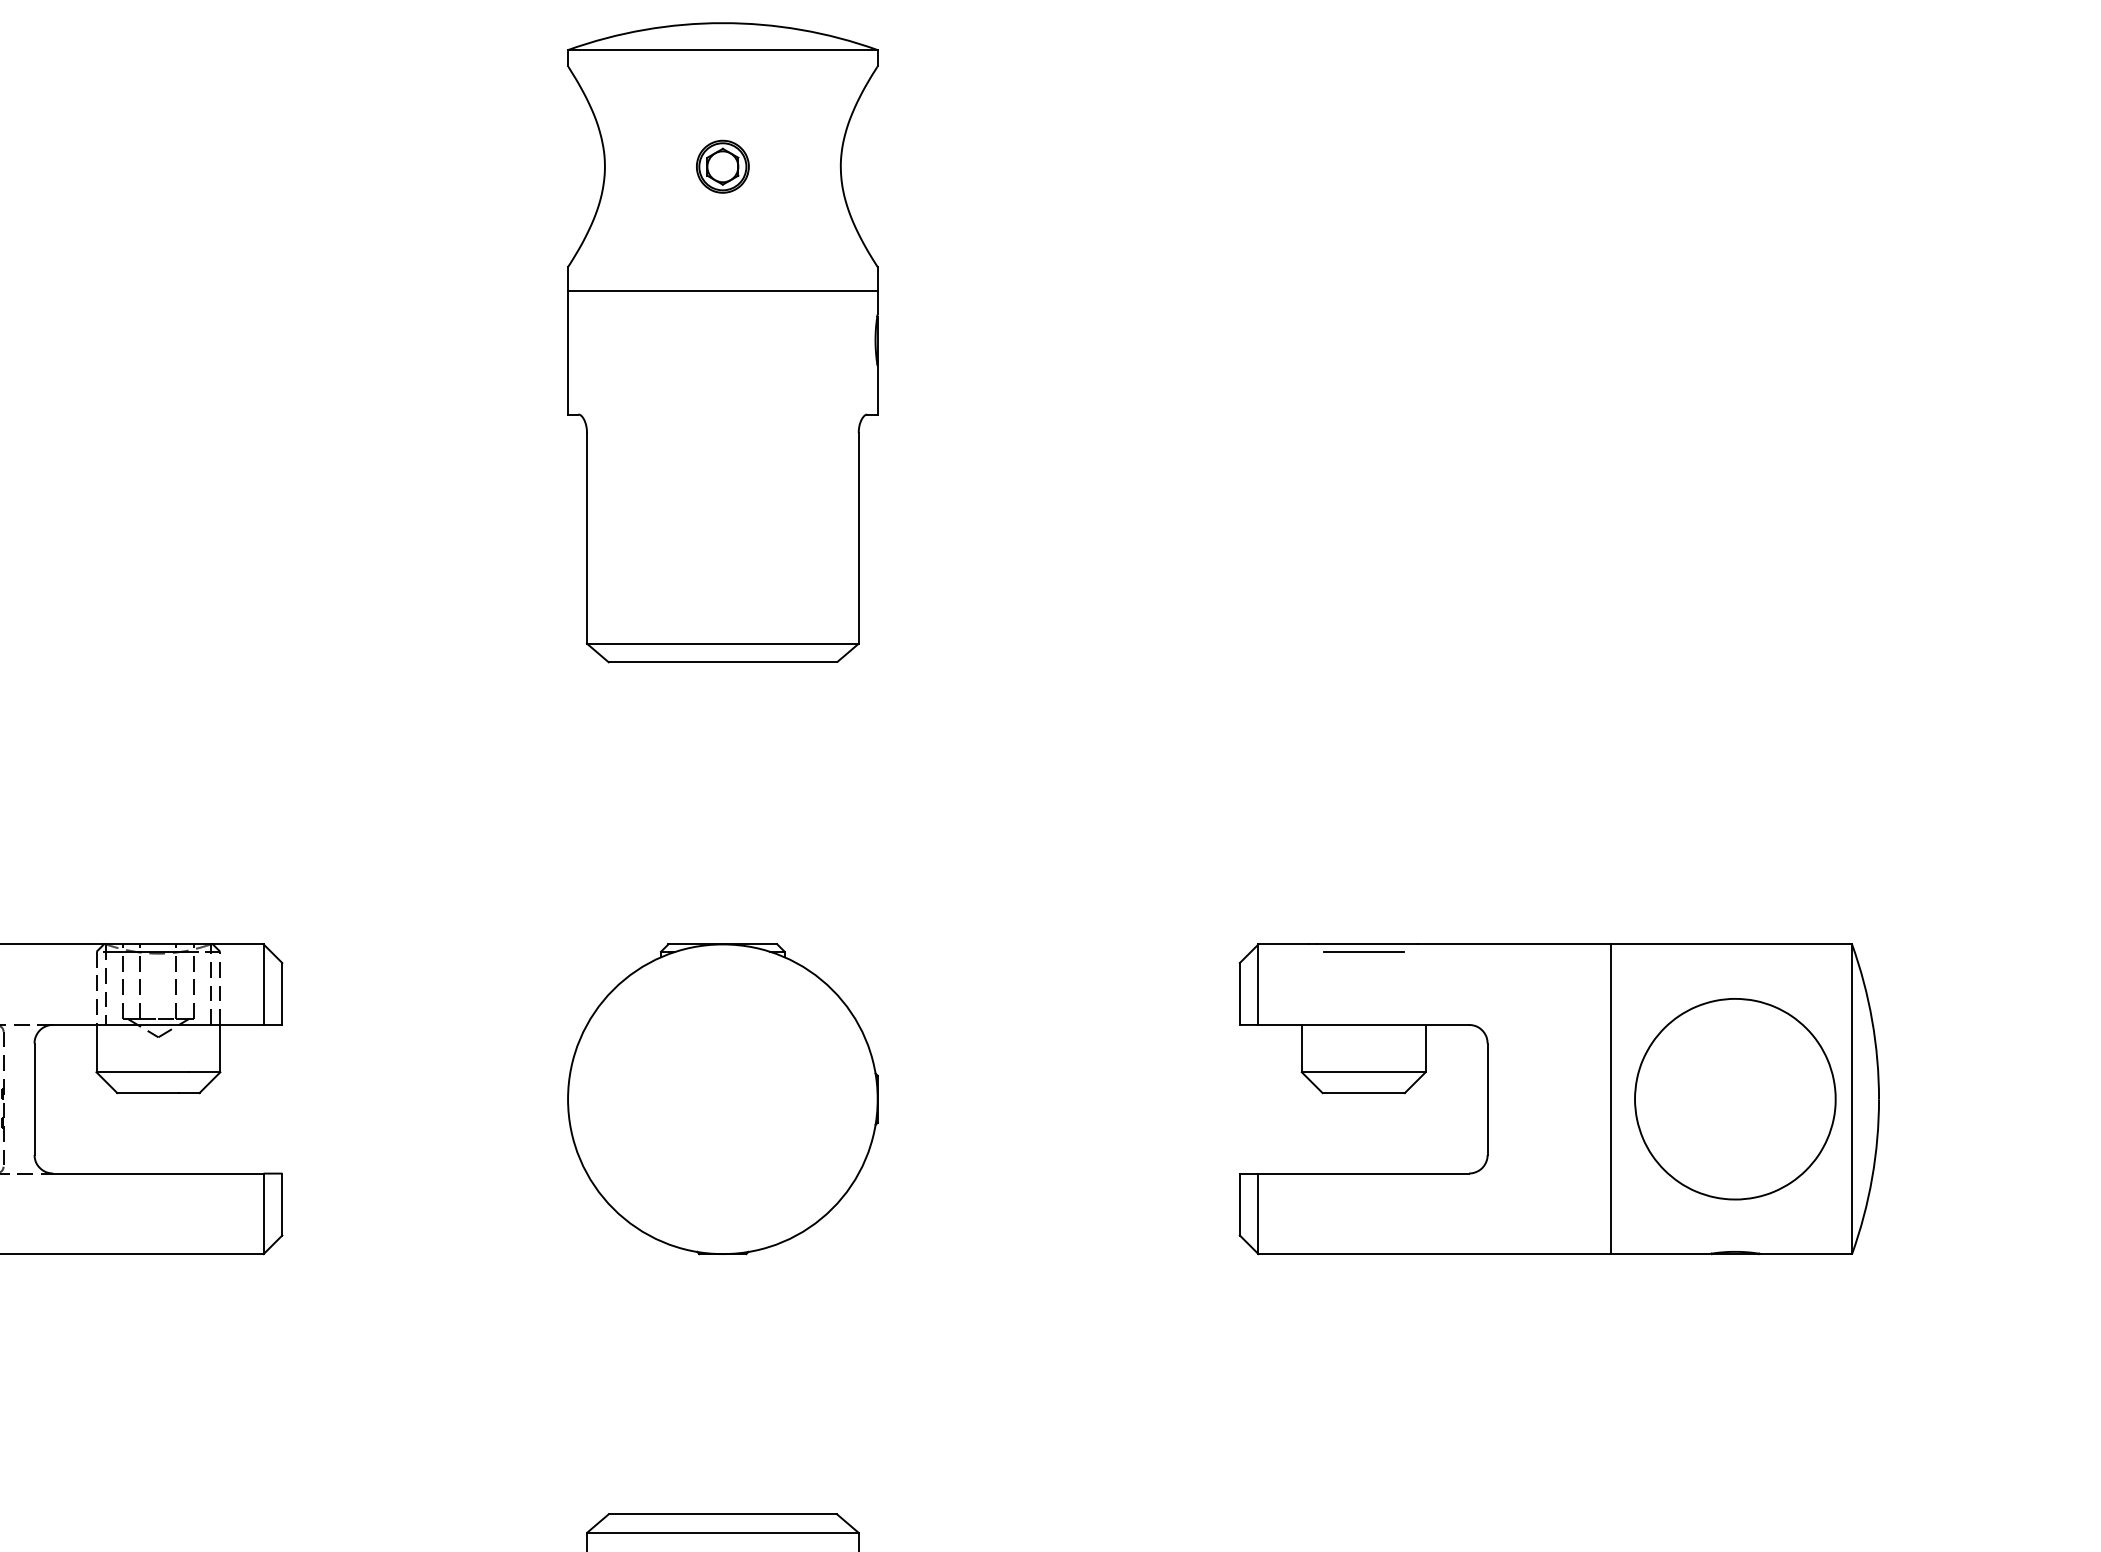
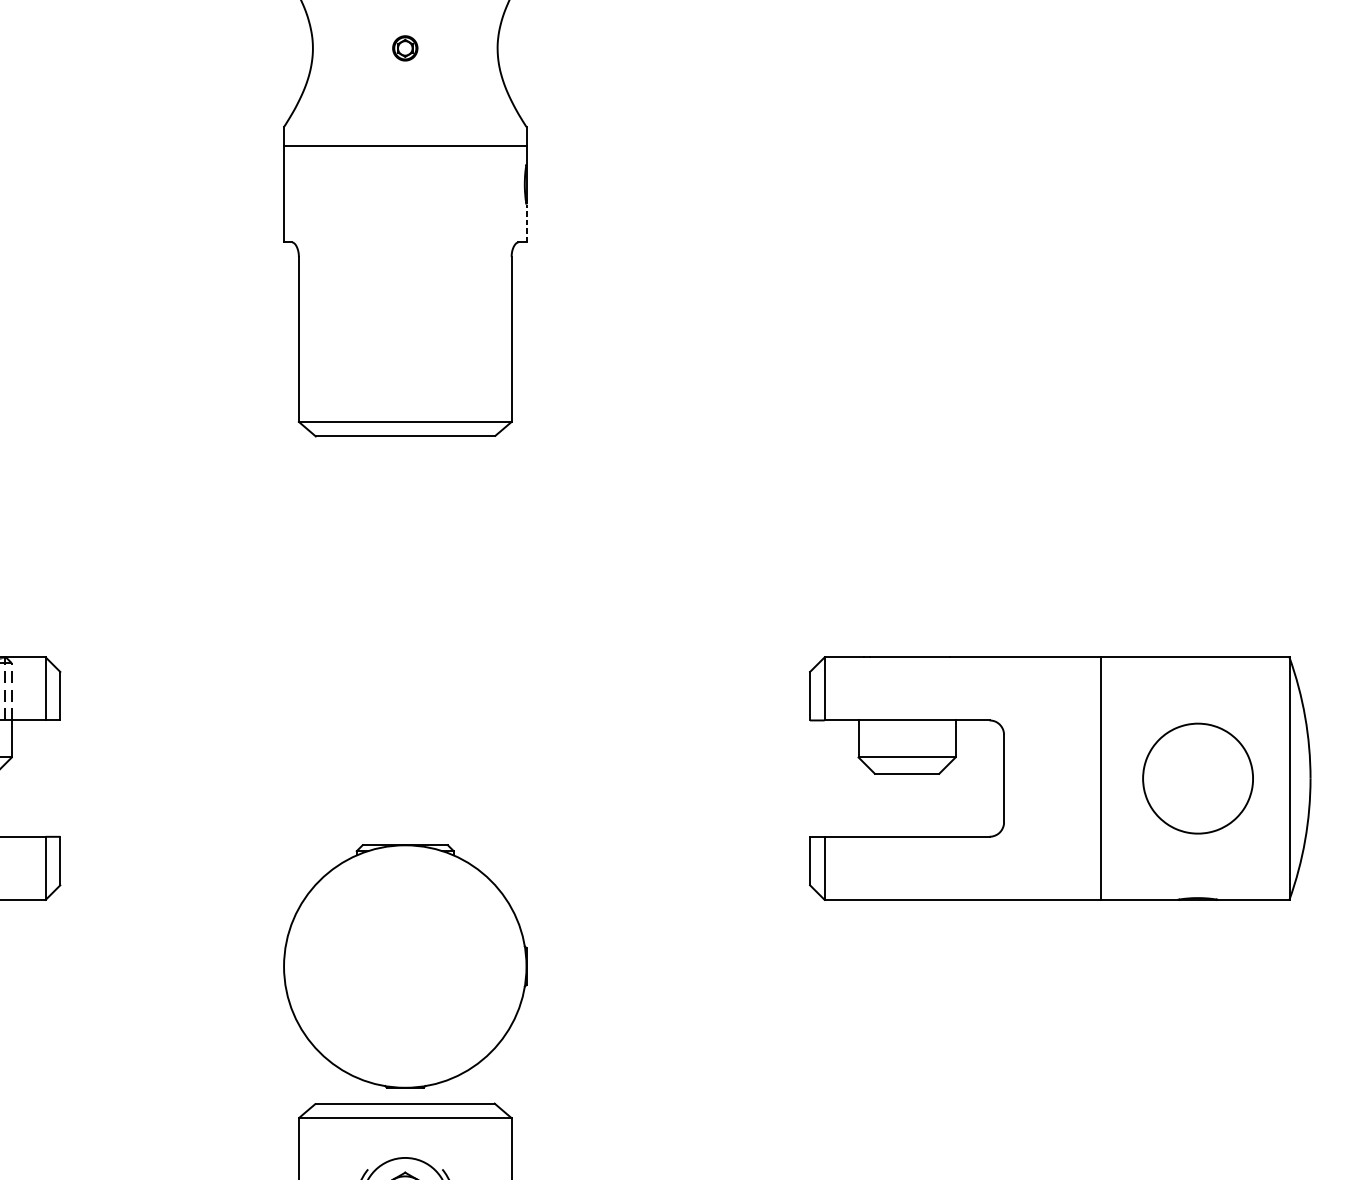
part: (722, 166) -> (404, 48), size x0.6
line: (877, 389) -> (526, 222), solid -> dashed
line: (1363, 951) -> (906, 662), removed
part: (722, 1099) -> (404, 966), moved
part: (1735, 1099) -> (1198, 778), size x0.7

